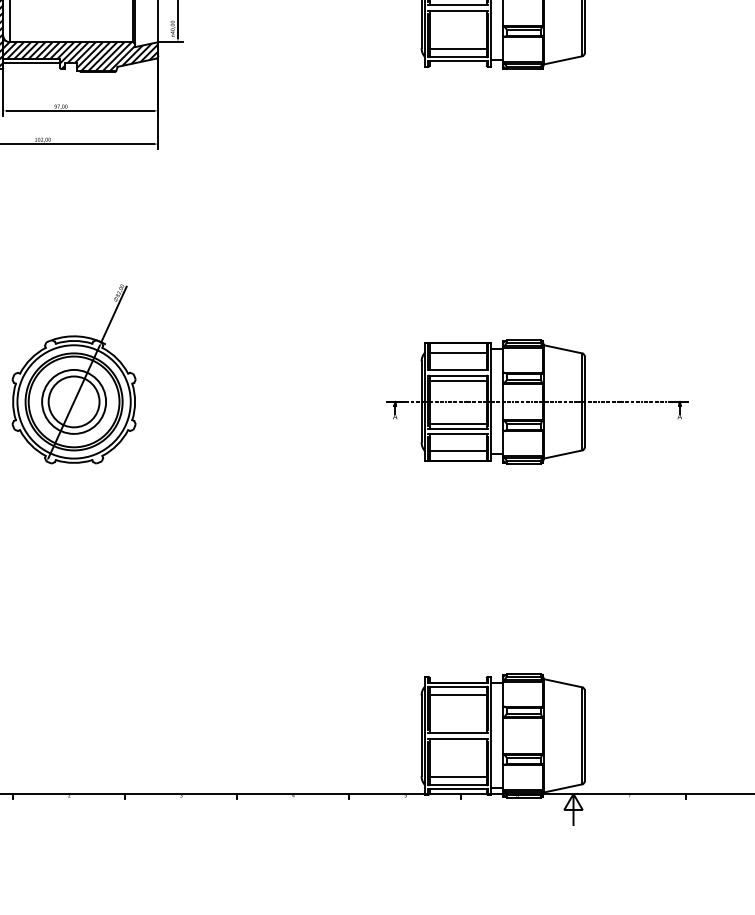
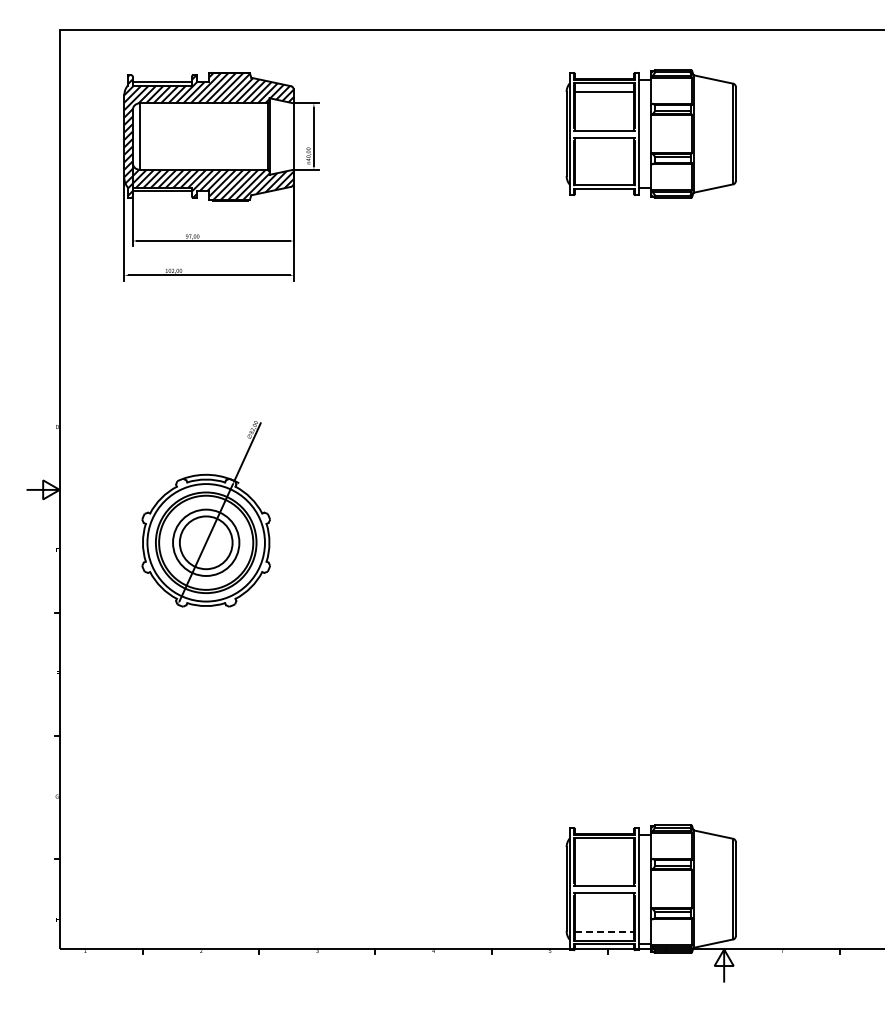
line: (458, 48) -> (604, 176), removed
part: (537, 401) -> (686, 542), removed
line: (458, 694) -> (604, 846), removed
line: (458, 776) -> (604, 931), solid -> dashed

